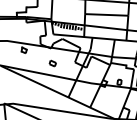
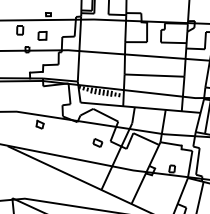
part: (52, 63) -> (97, 142), moved

